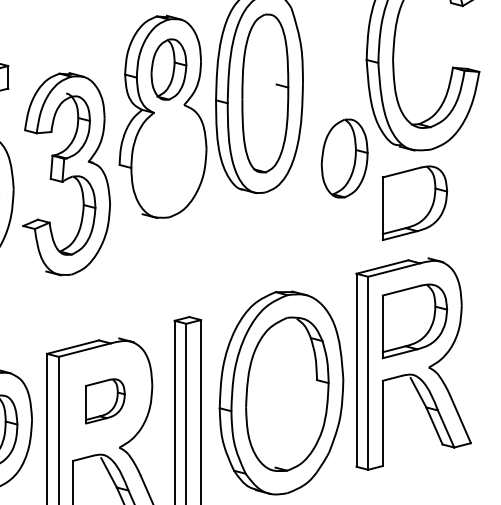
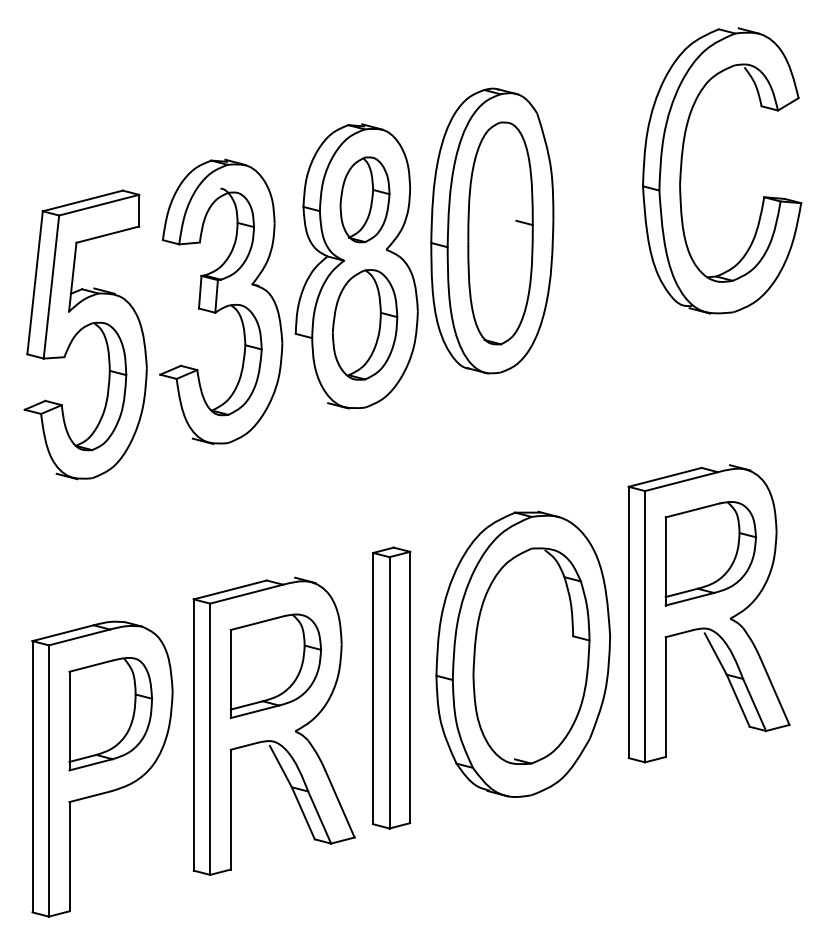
part: (345, 158) -> (365, 324), moved
part: (66, 173) -> (221, 301), moved
part: (414, 203) -> (710, 387), removed
part: (105, 400) -> (275, 665), size x1.67

